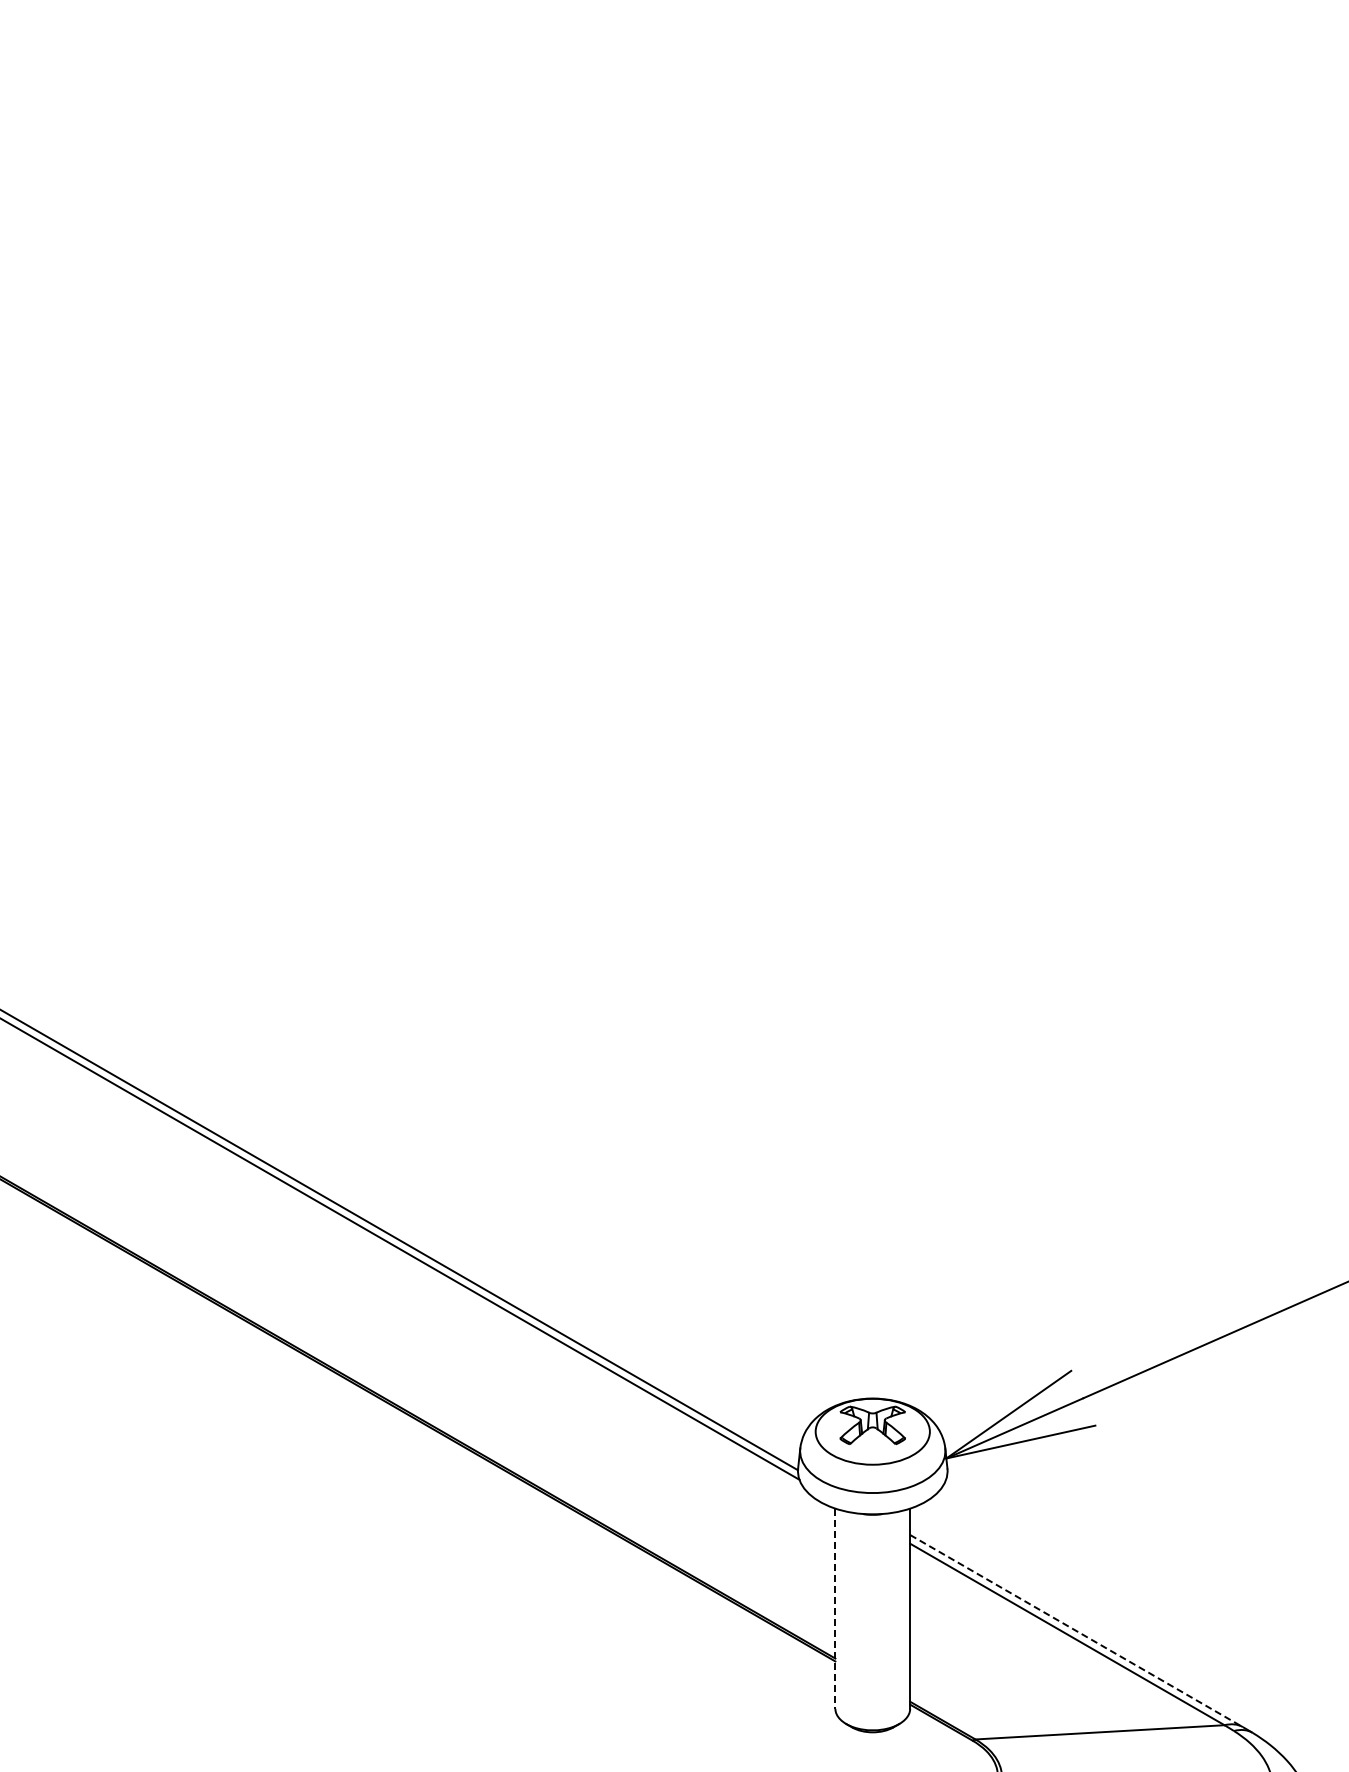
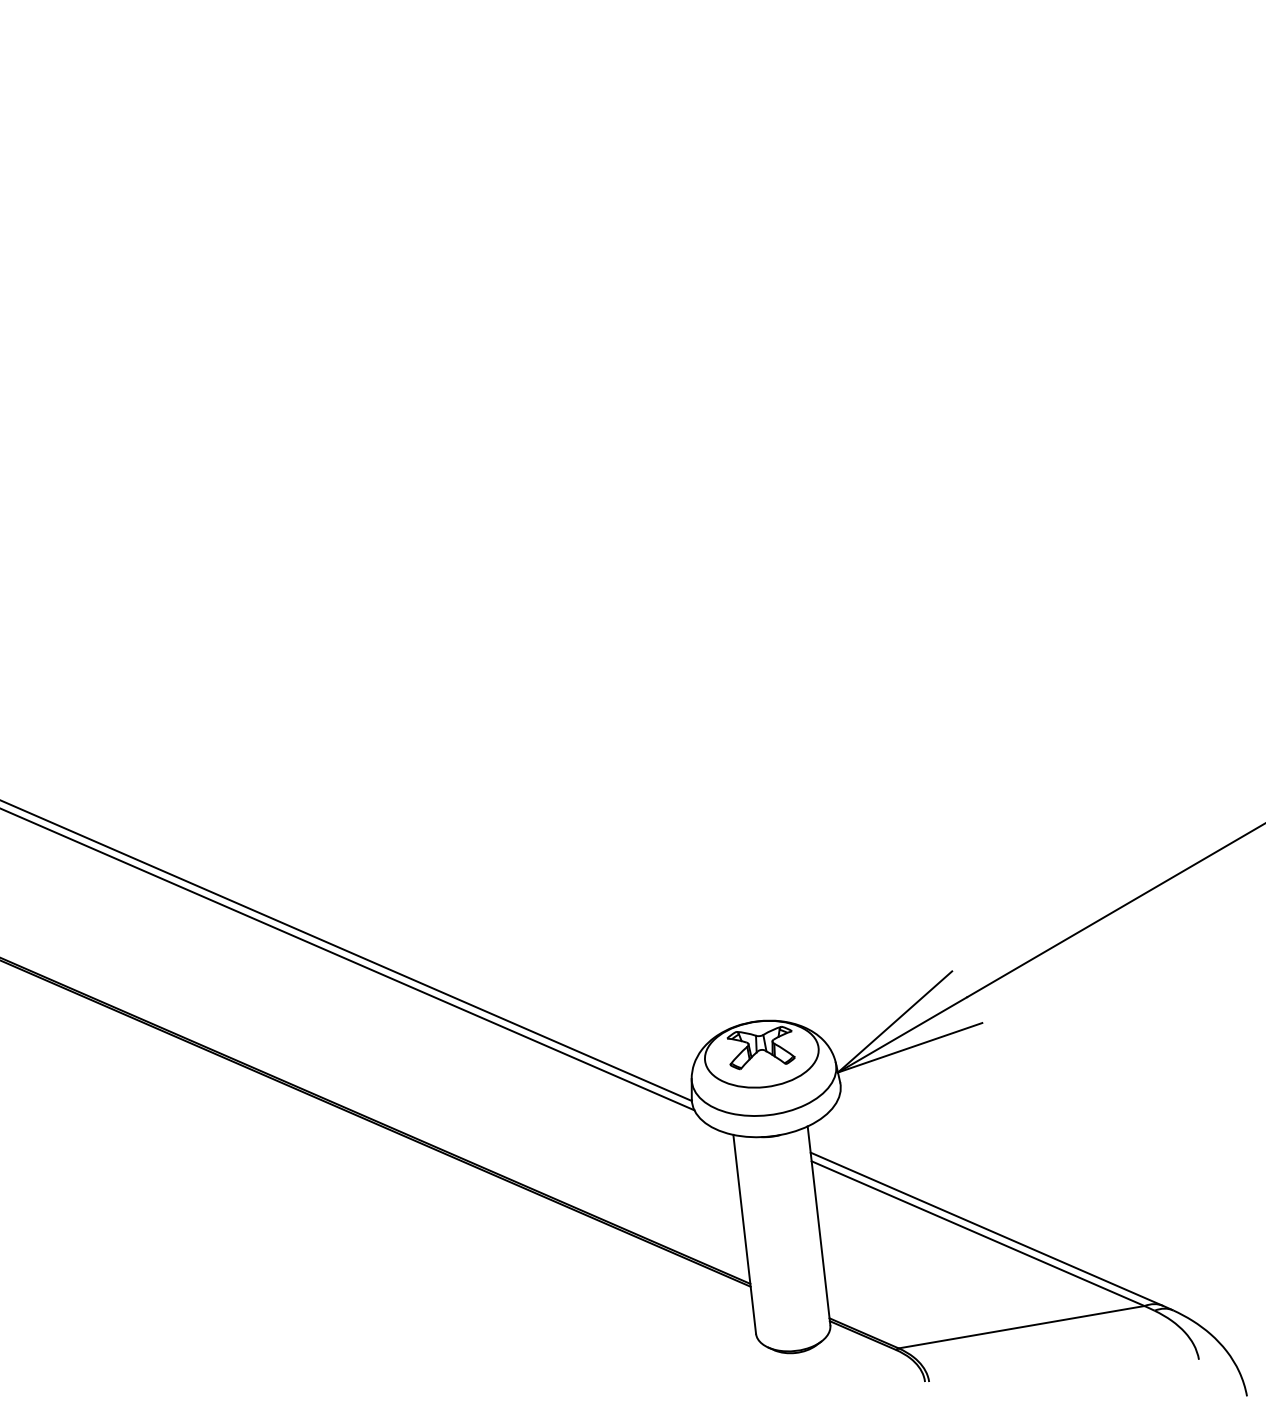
line: (835, 1609) -> (744, 1235), dashed -> solid
line: (1076, 1631) -> (986, 1229), dashed -> solid

